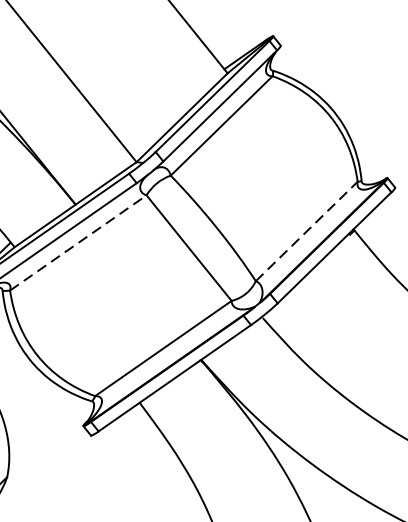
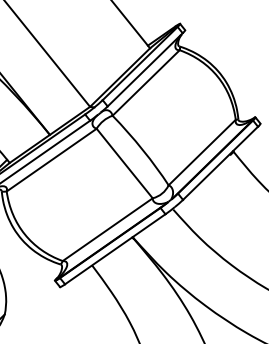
line: (307, 231) -> (202, 152), dashed -> solid
line: (78, 243) -> (51, 160), dashed -> solid

